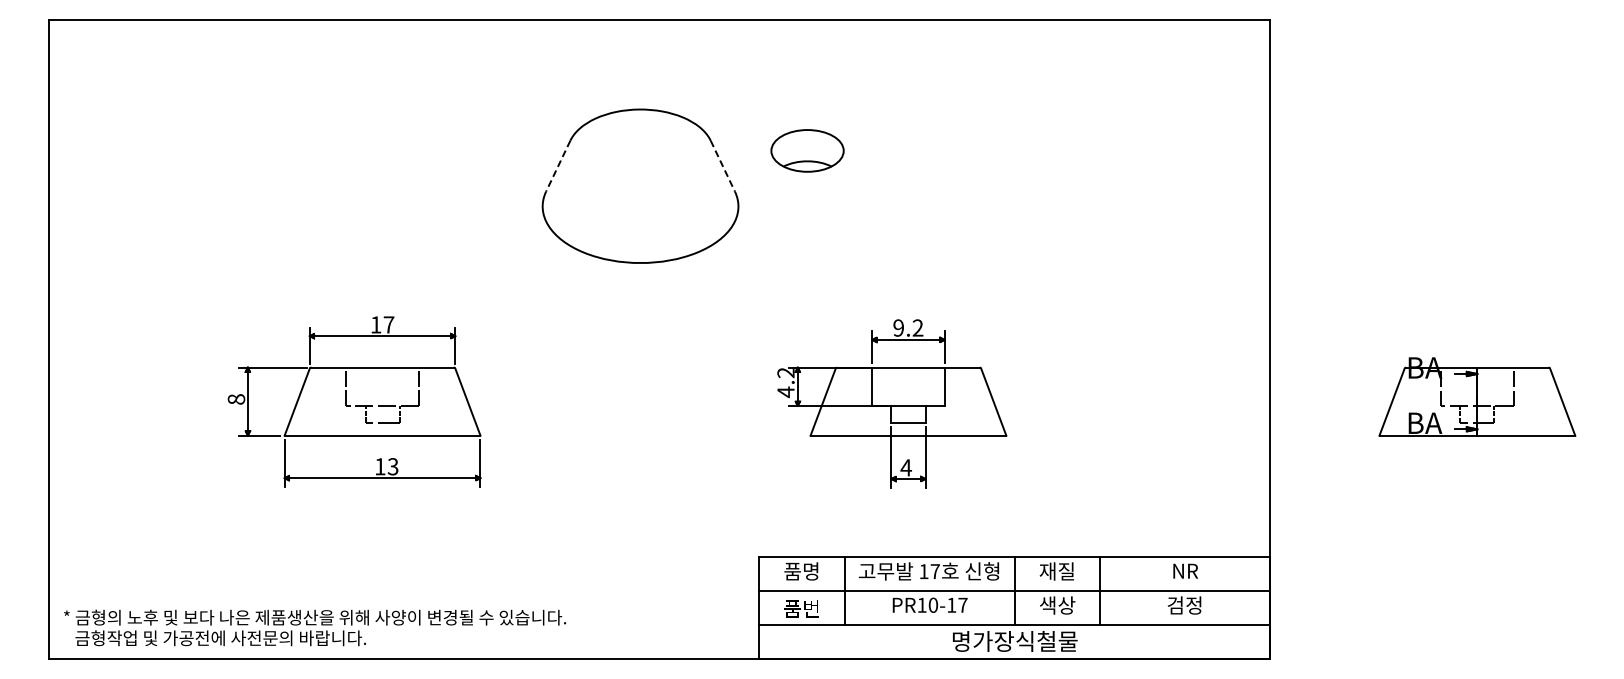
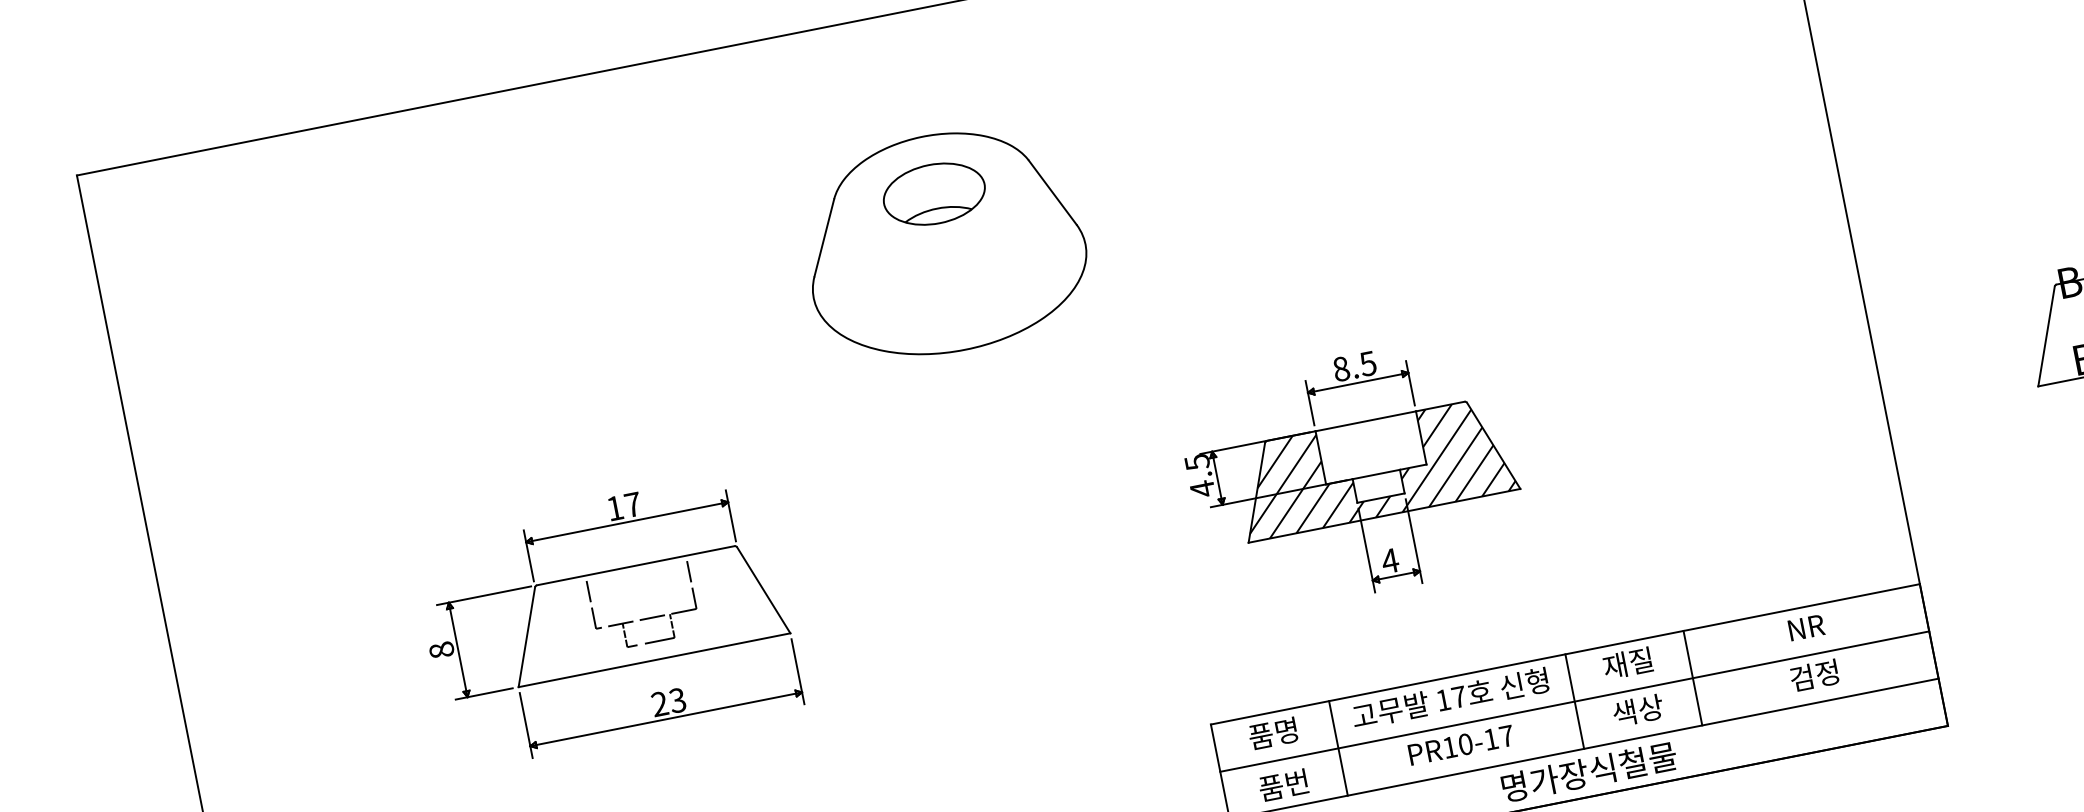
part: (807, 150) -> (934, 193), moved
line: (558, 166) -> (824, 238), dashed -> solid
line: (723, 166) -> (1053, 192), dashed -> solid
text: (908, 327) -> (1354, 365), 9.2 -> 8.5
text: (785, 372) -> (1196, 461), 4.2 -> 4.5
hatch: (908, 401) -> (1375, 468), added
text: (380, 466) -> (660, 703), 13 -> 23

